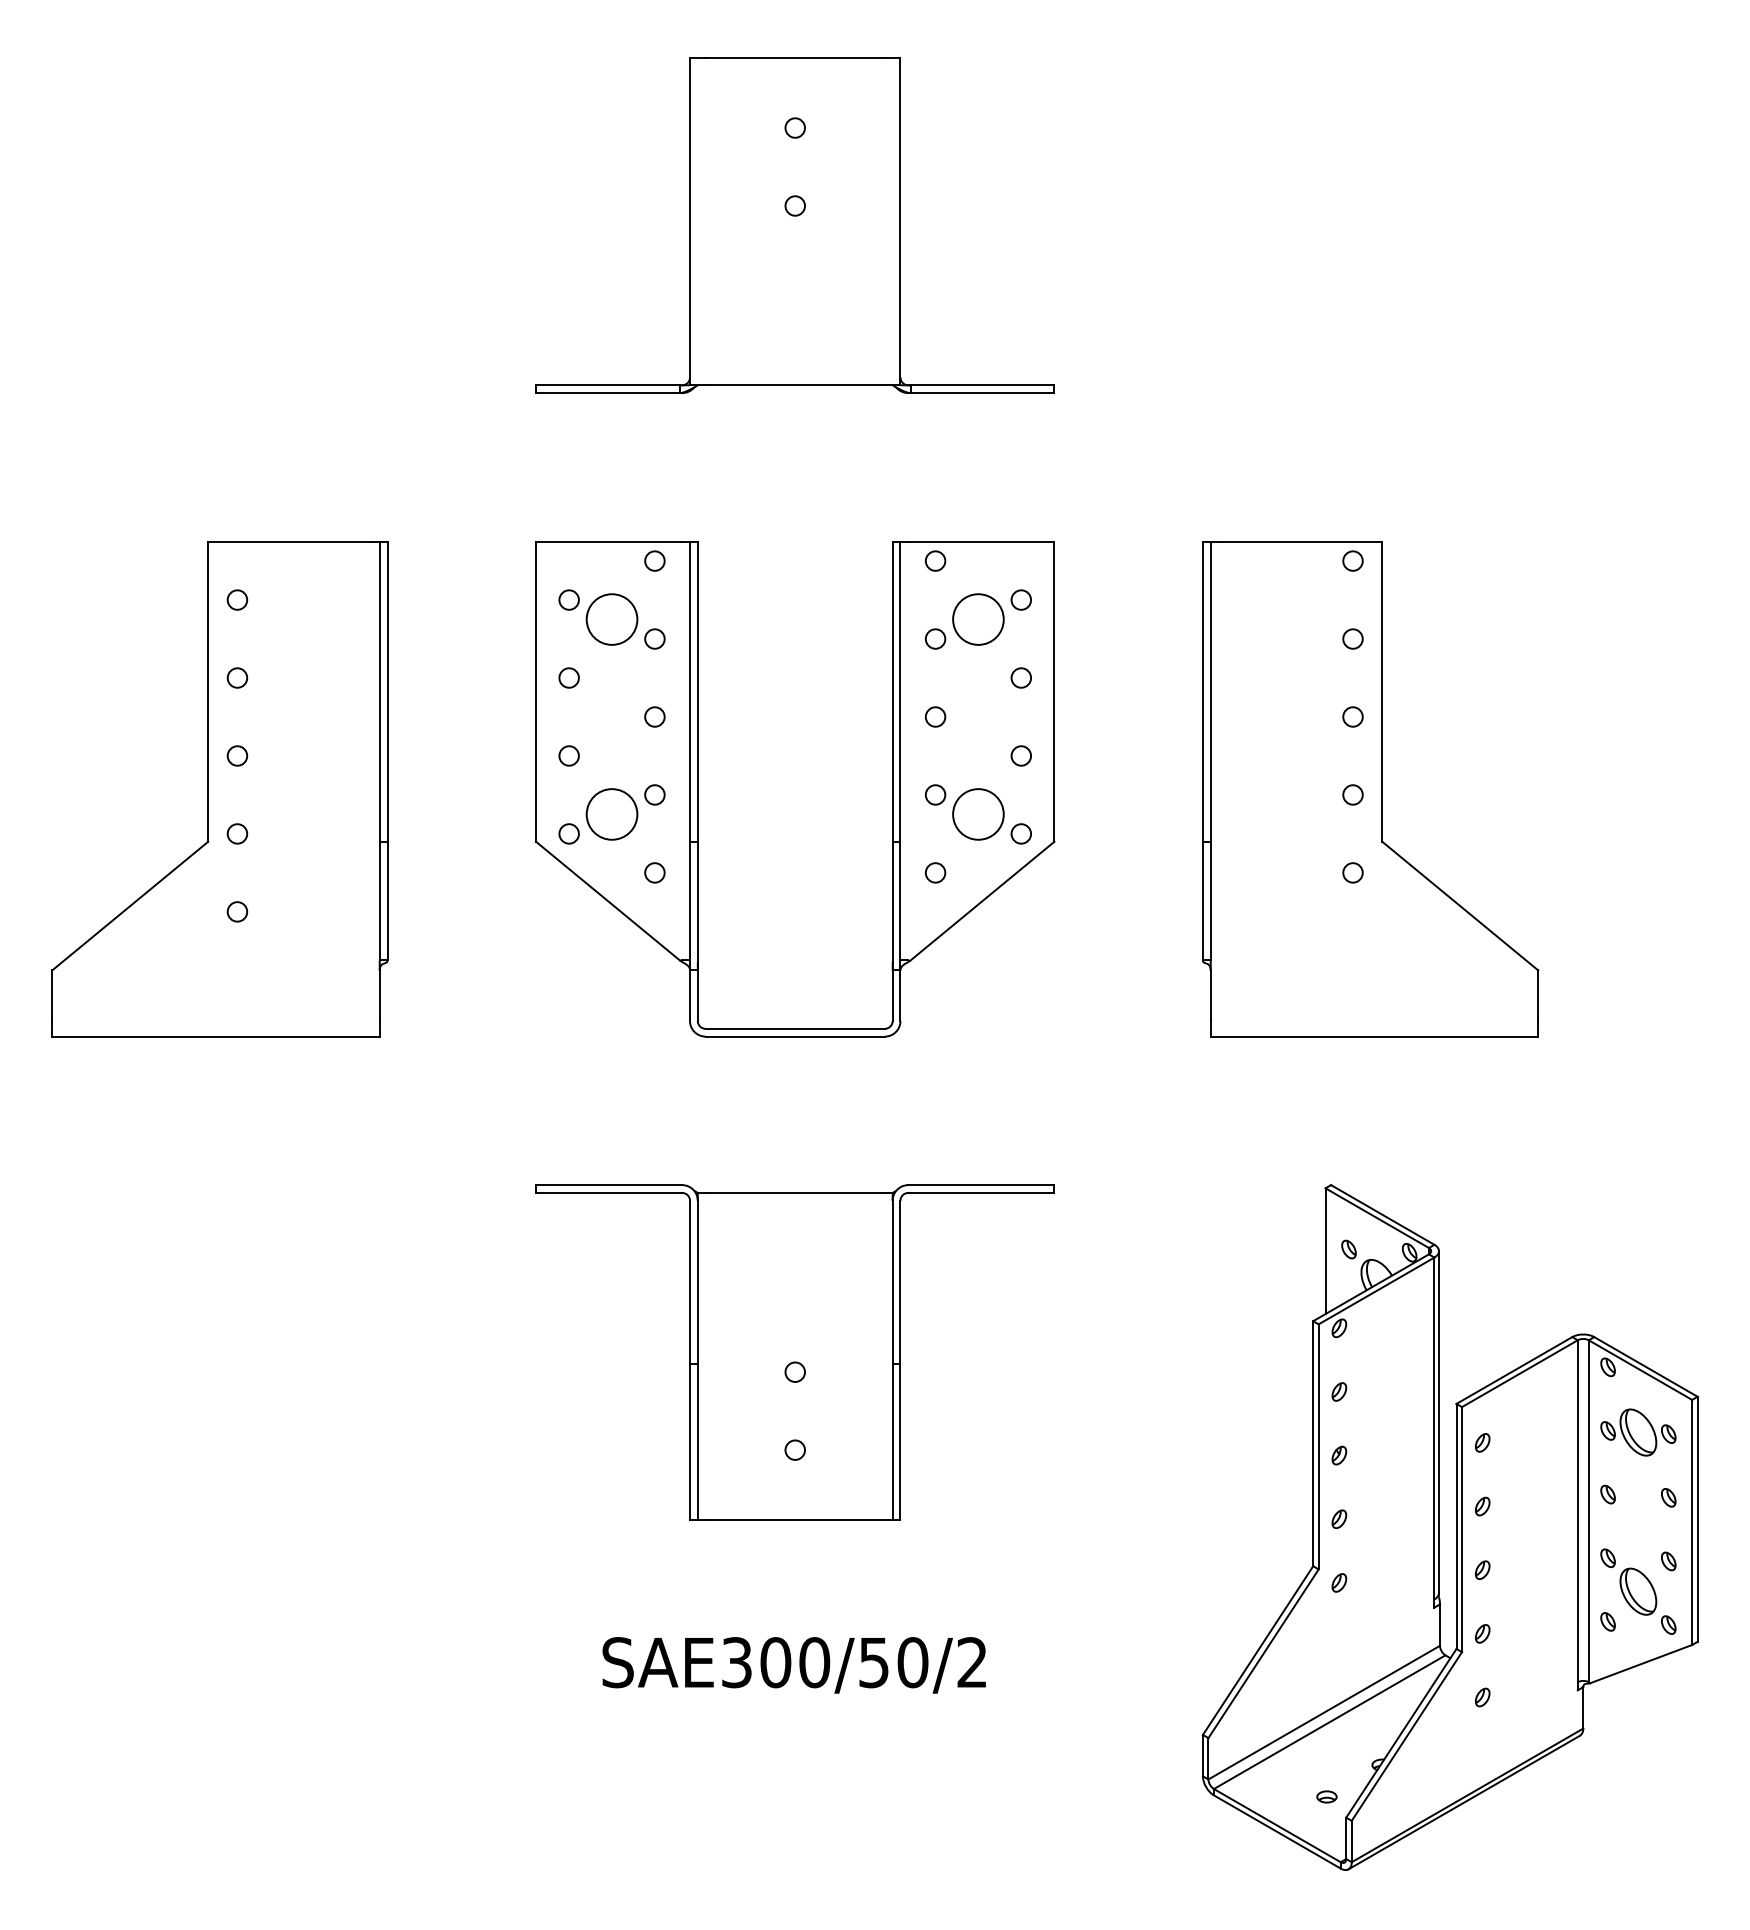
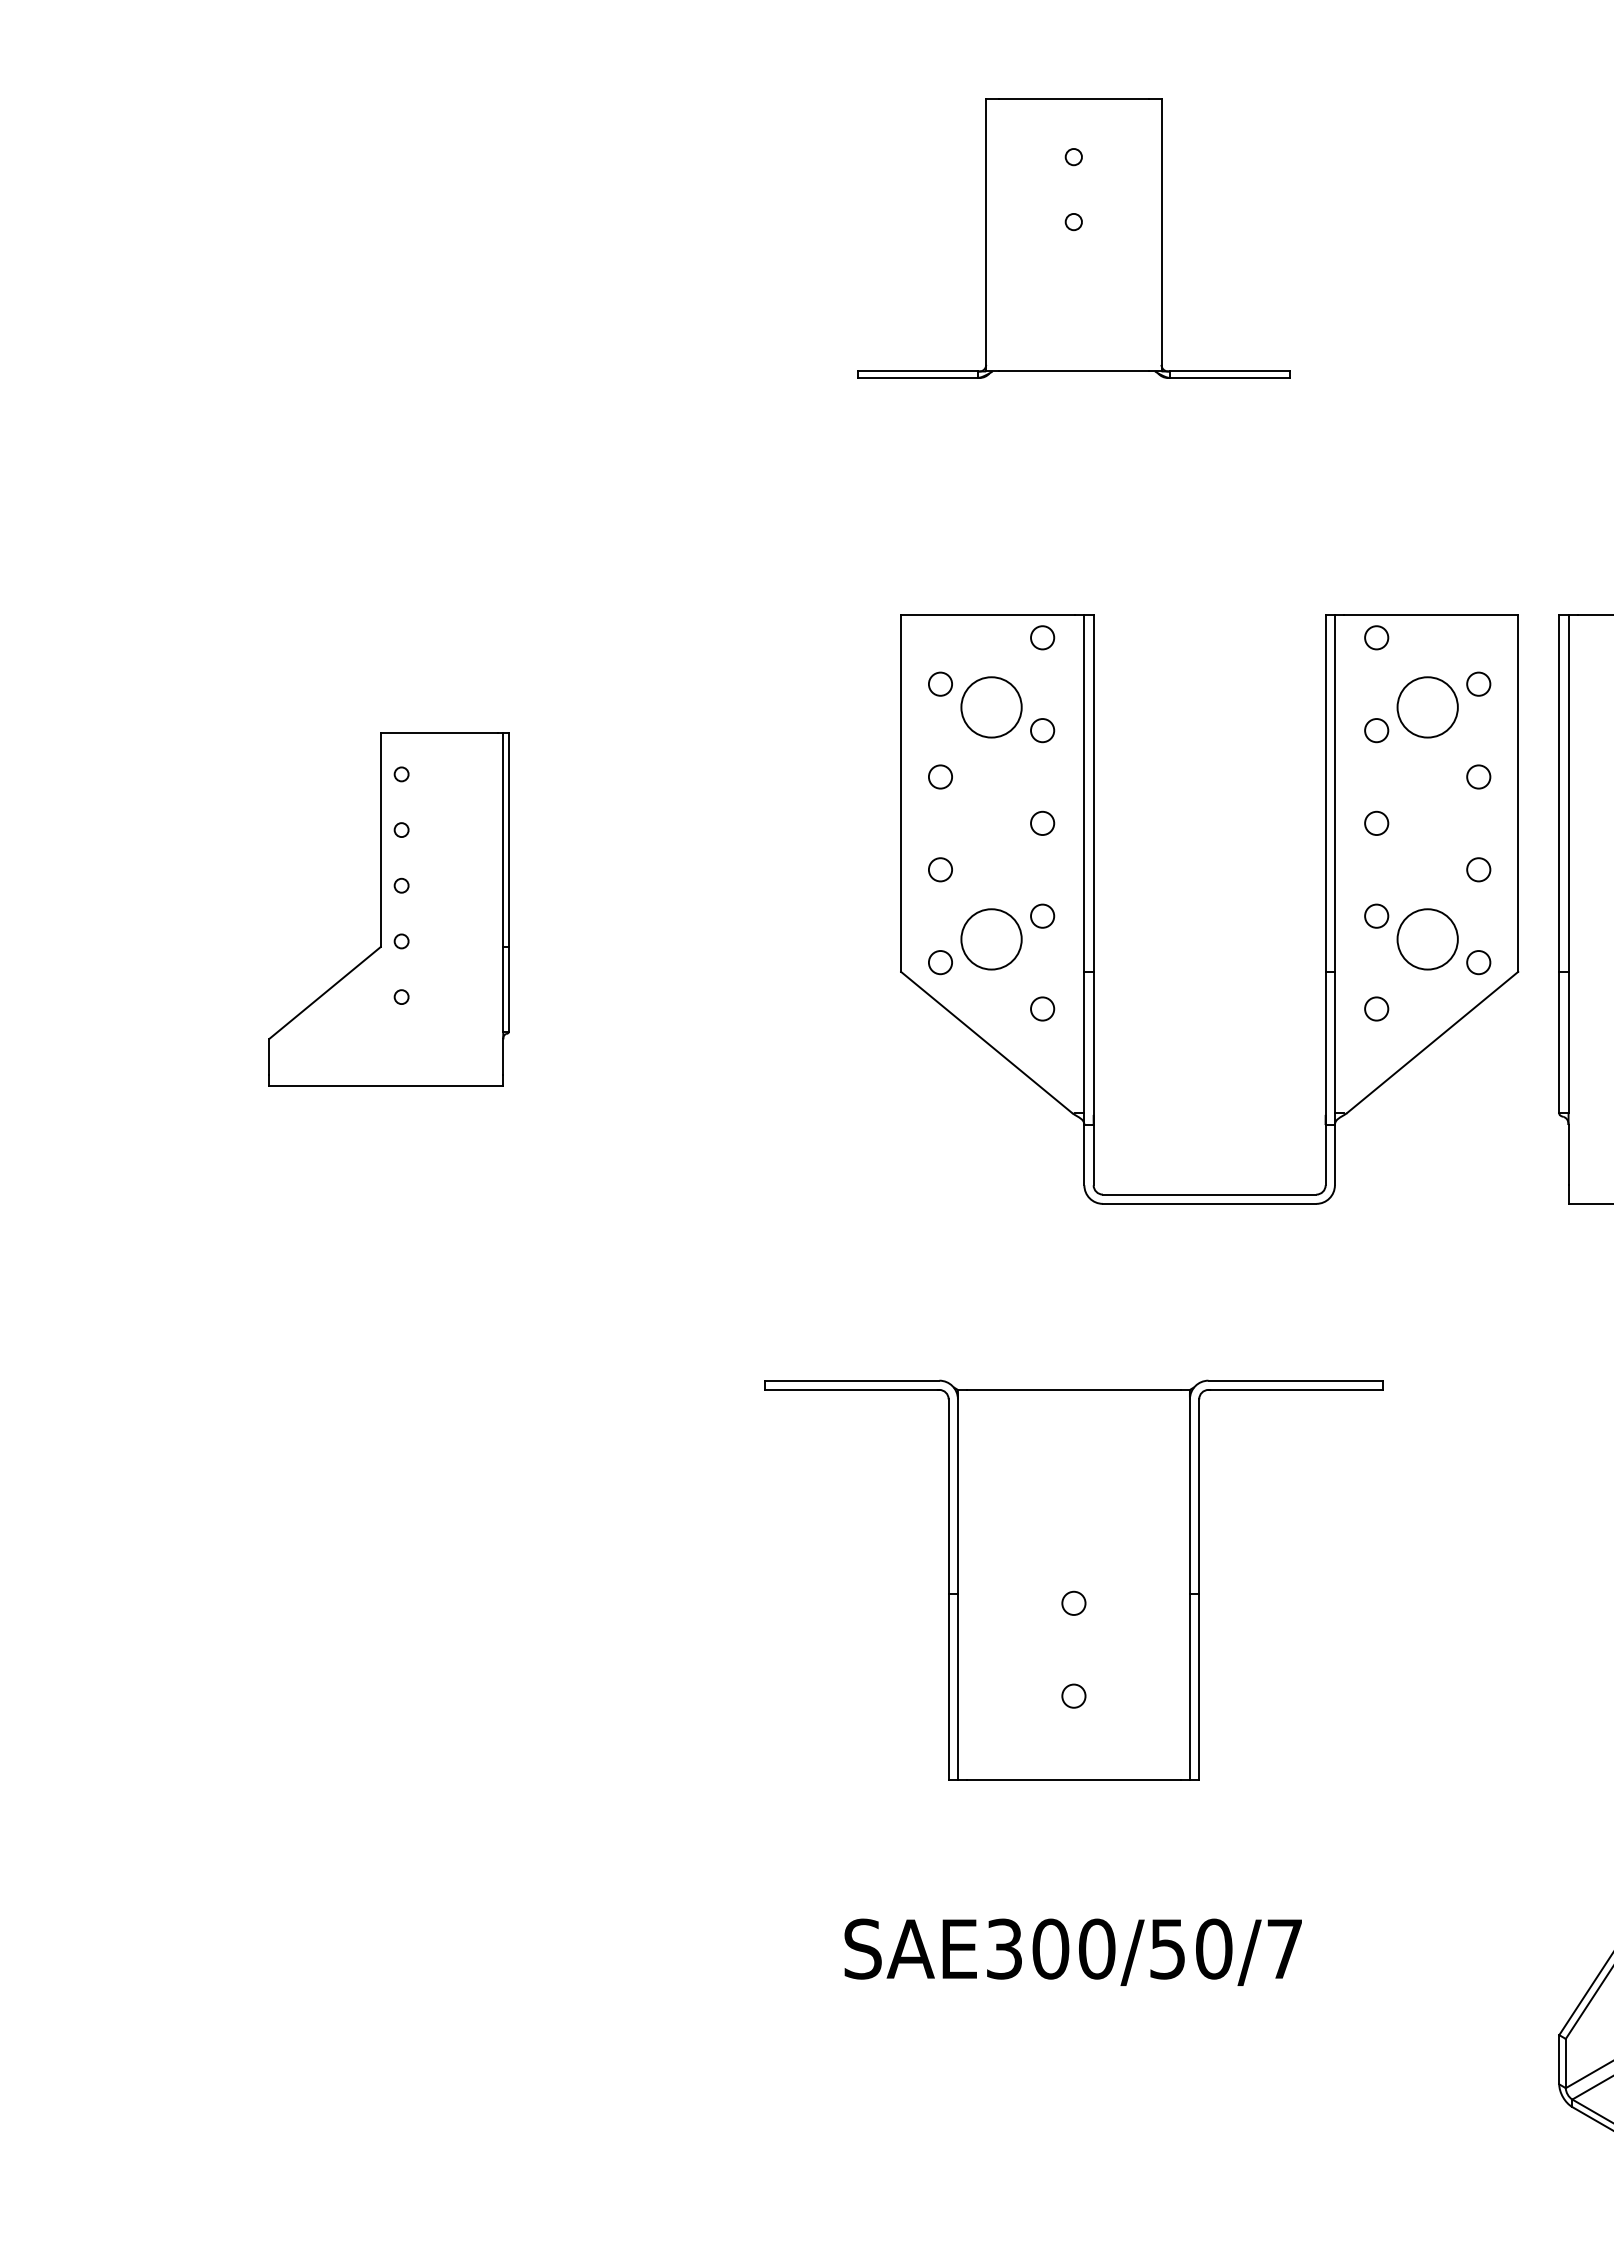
part: (794, 225) -> (1073, 238), size x0.7
part: (219, 789) -> (388, 909), size x0.6
part: (698, 789) -> (1094, 909), moved
text: (971, 1662) -> (1283, 1948), SAE300/50/2 -> SAE300/50/7

